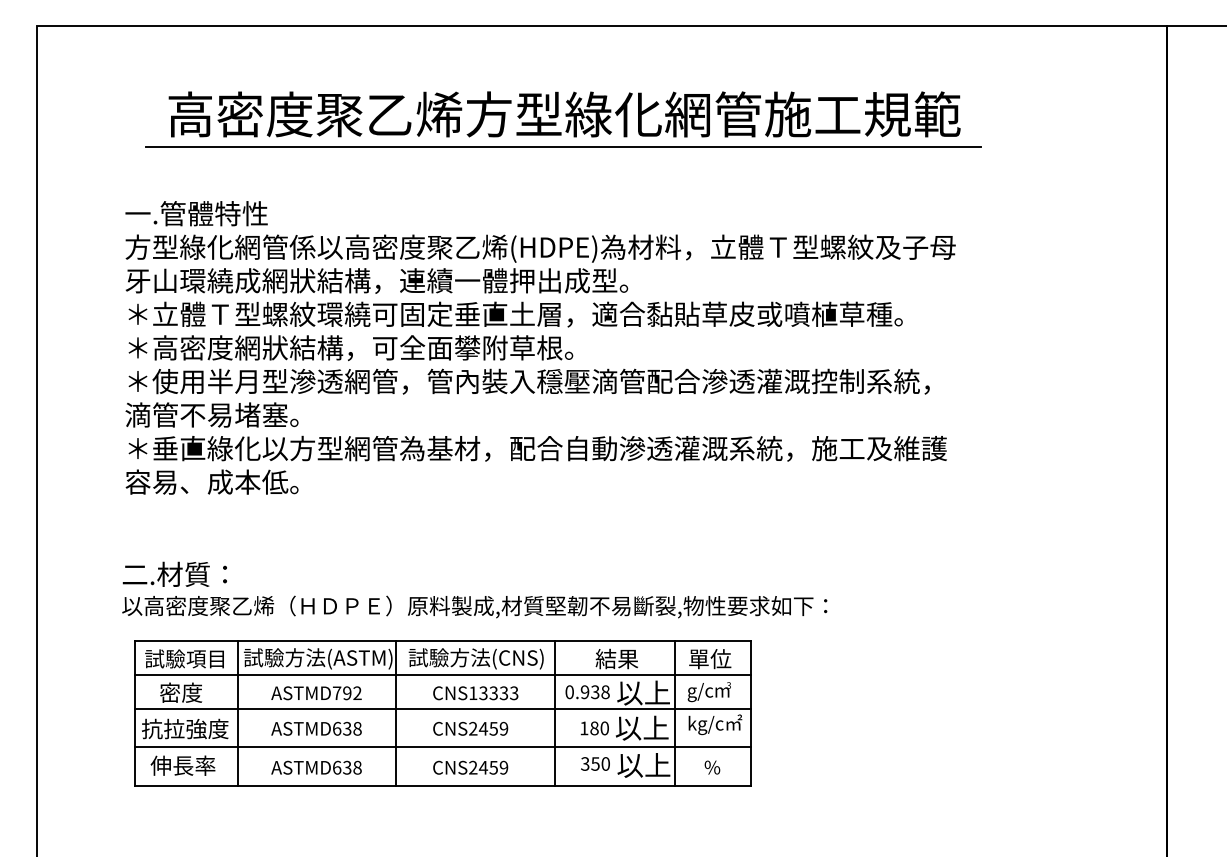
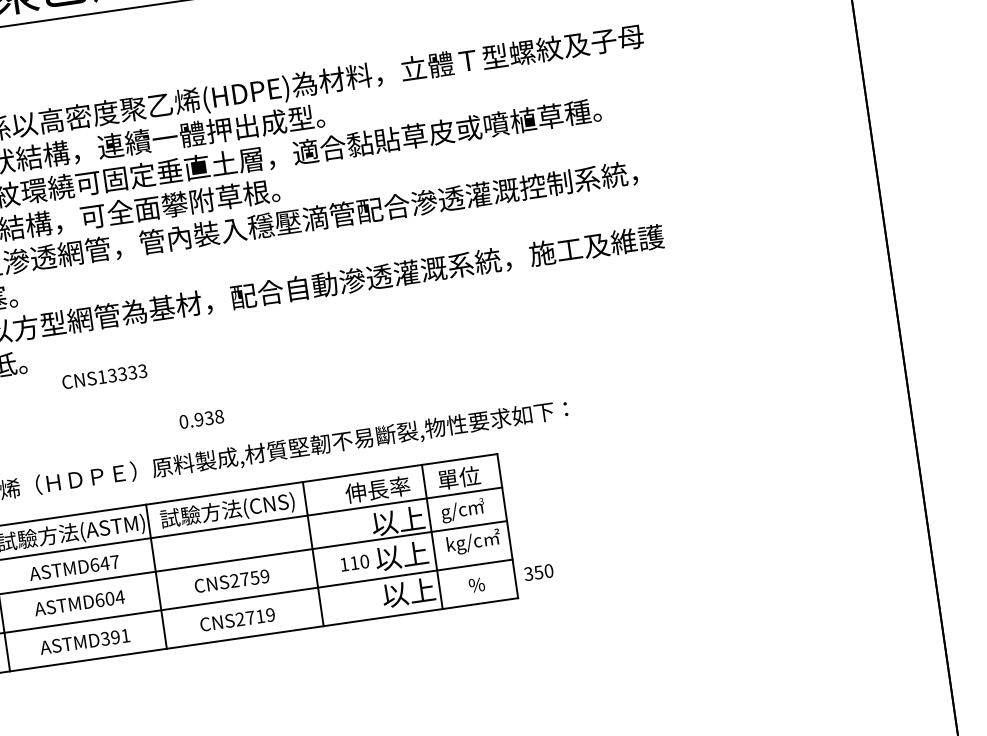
text: (627, 658) -> (377, 489), 結果 -> 伸長率
text: (587, 692) -> (201, 419), moved
text: (347, 693) -> (105, 563), ASTMD792 -> ASTMD647
text: (475, 693) -> (104, 376), moved
text: (352, 728) -> (115, 597), ASTMD638 -> ASTMD604
text: (483, 728) -> (244, 579), CNS2459 -> CNS2759
text: (594, 728) -> (354, 563), 180 -> 110
text: (595, 763) -> (538, 572), moved
text: (346, 767) -> (114, 637), ASTMD638 -> ASTMD391
text: (487, 767) -> (254, 617), CNS2459 -> CNS2719

